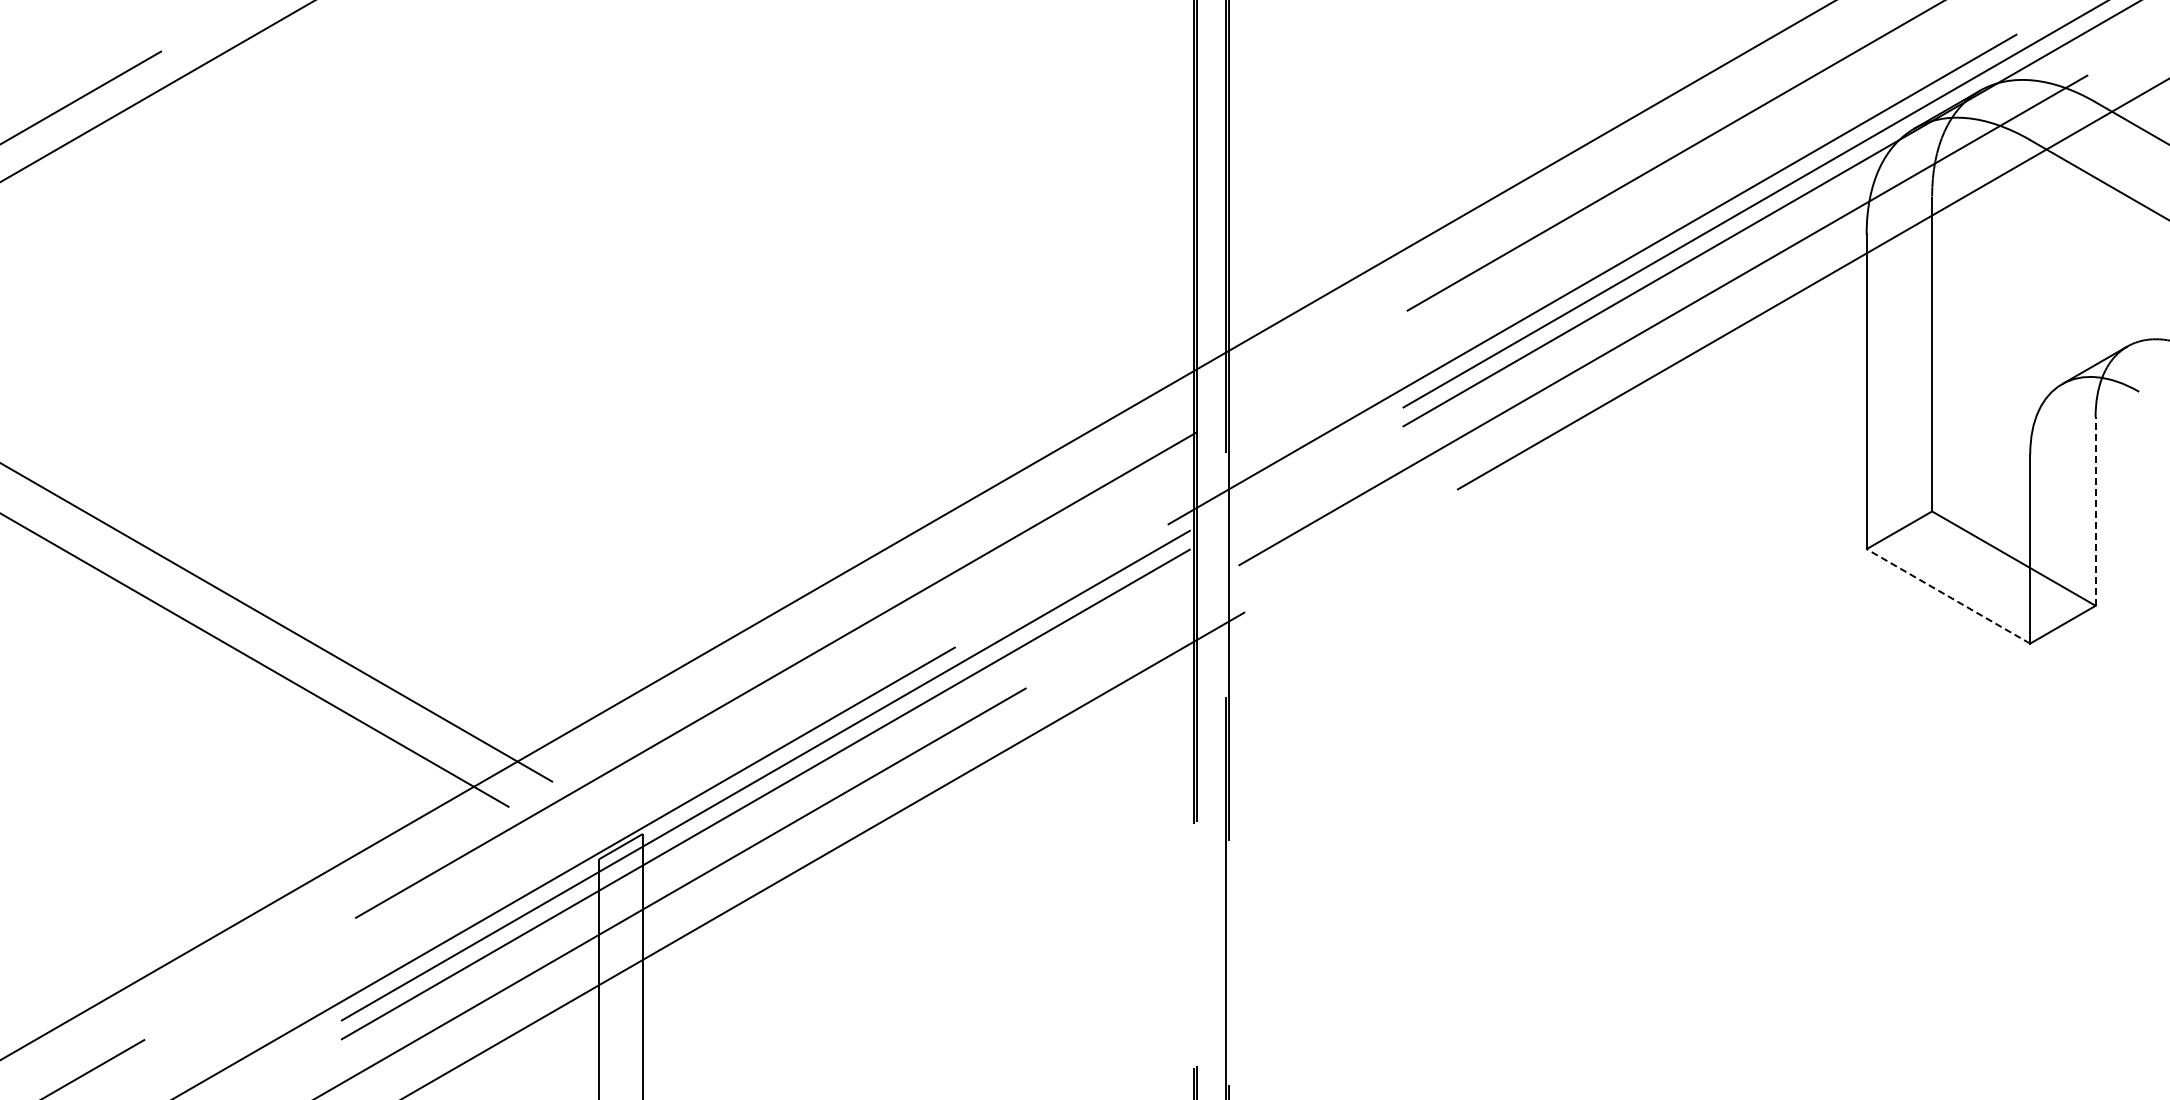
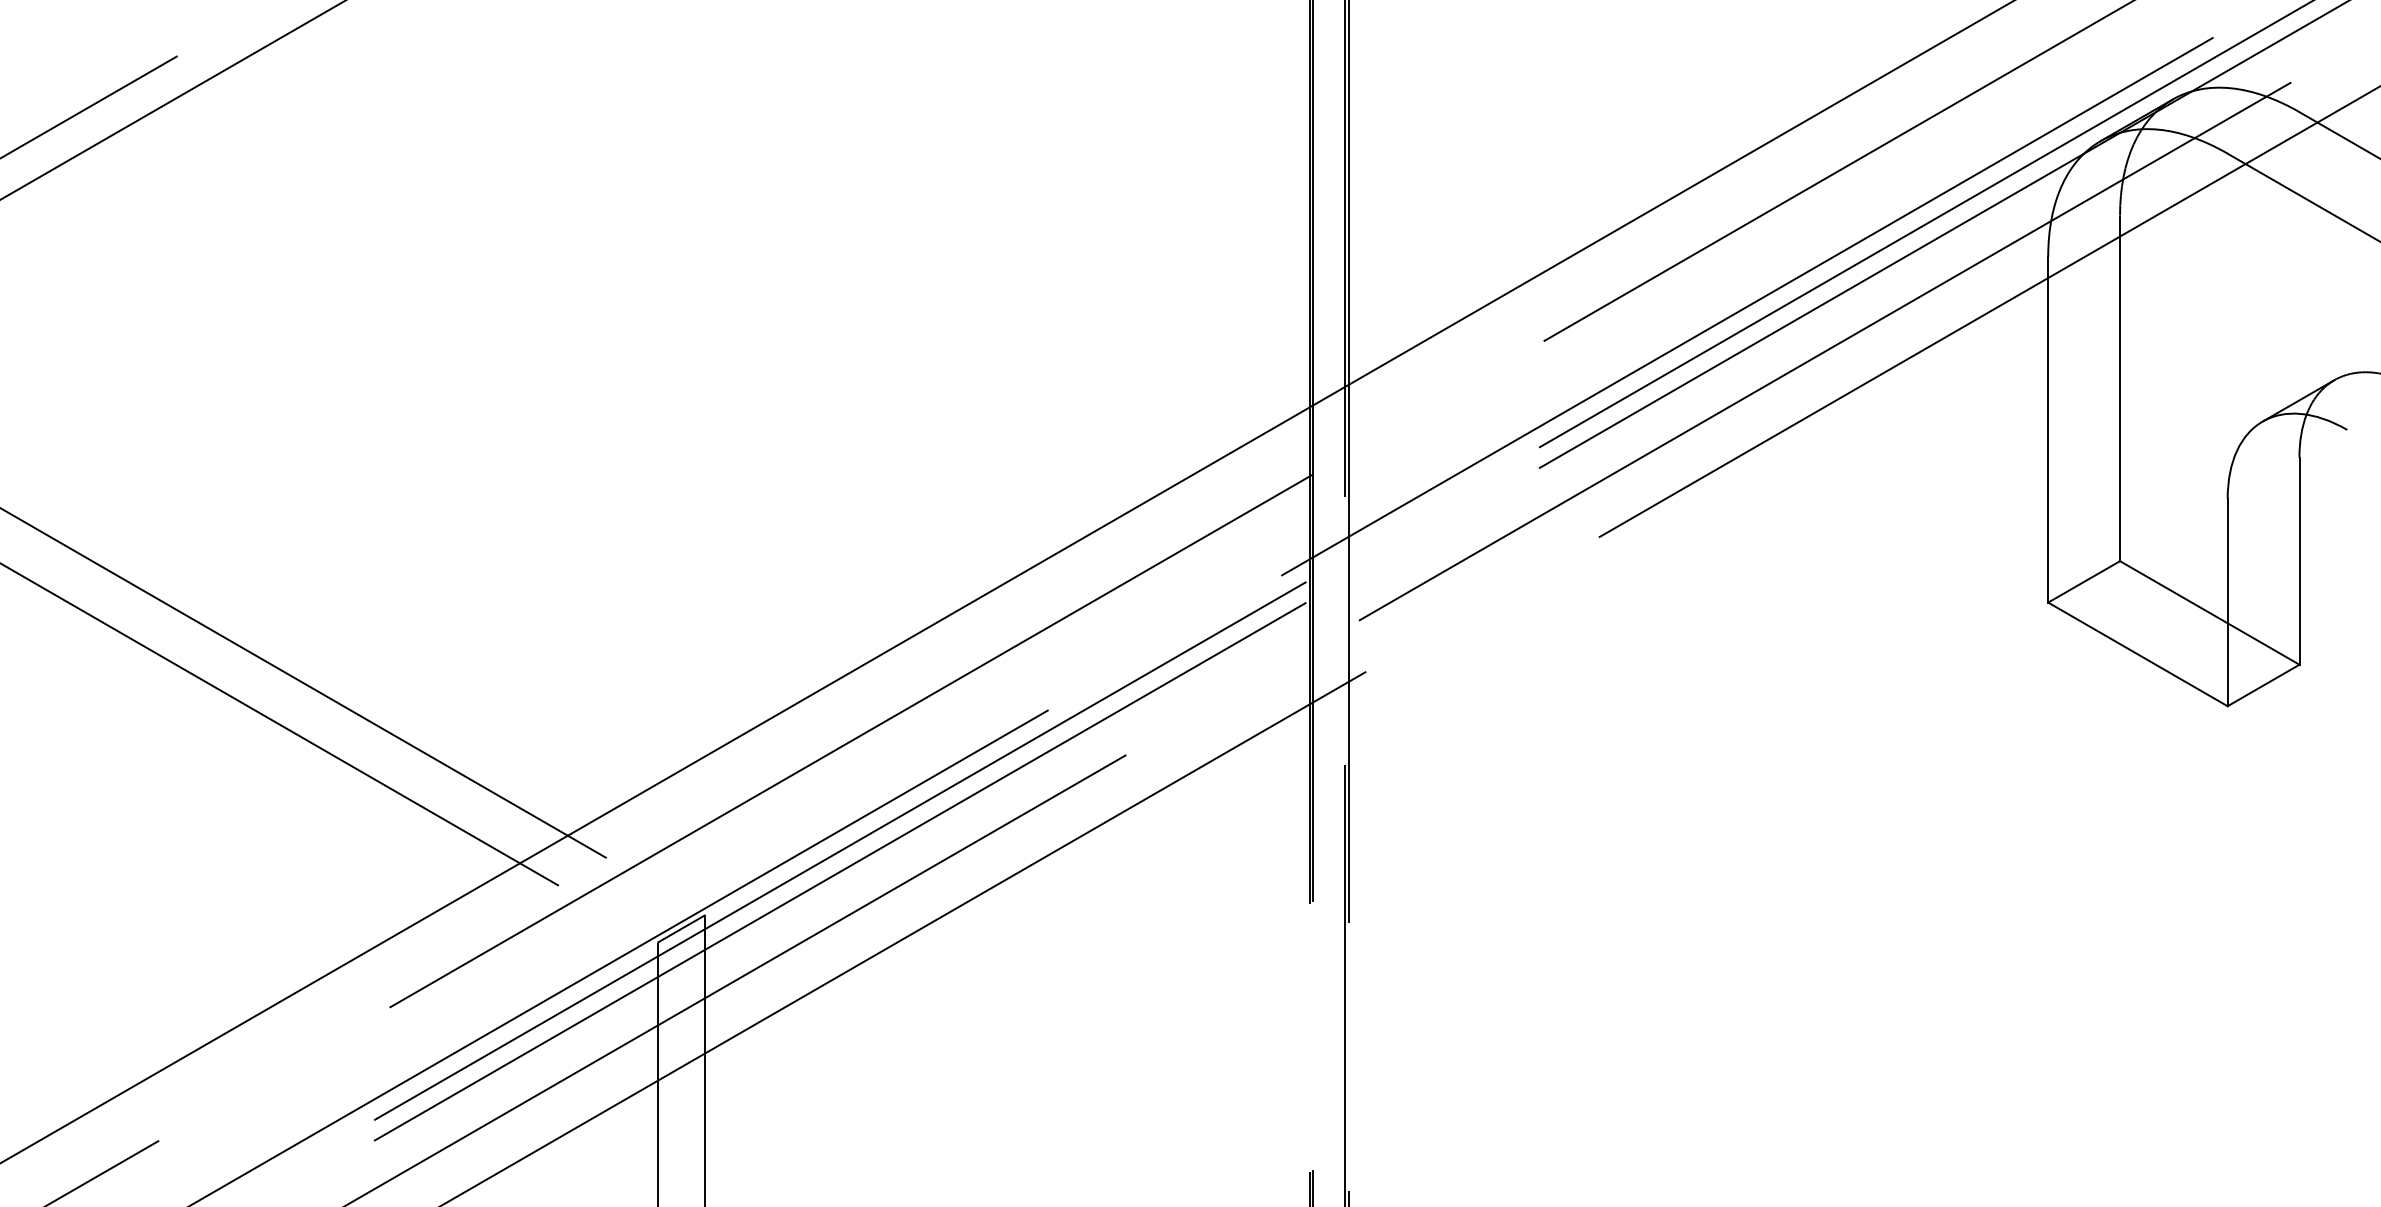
line: (2095, 510) -> (2299, 560), dashed -> solid
line: (1947, 596) -> (2136, 654), dashed -> solid

